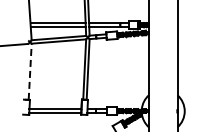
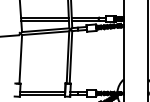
line: (30, 71) -> (21, 59), dashed -> solid

